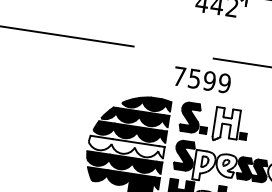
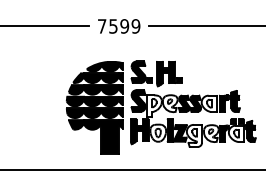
text: (202, 80) -> (119, 26), moved
fill: (225, 124) -> (165, 73), added
fill: (125, 147) -> (94, 101), added

